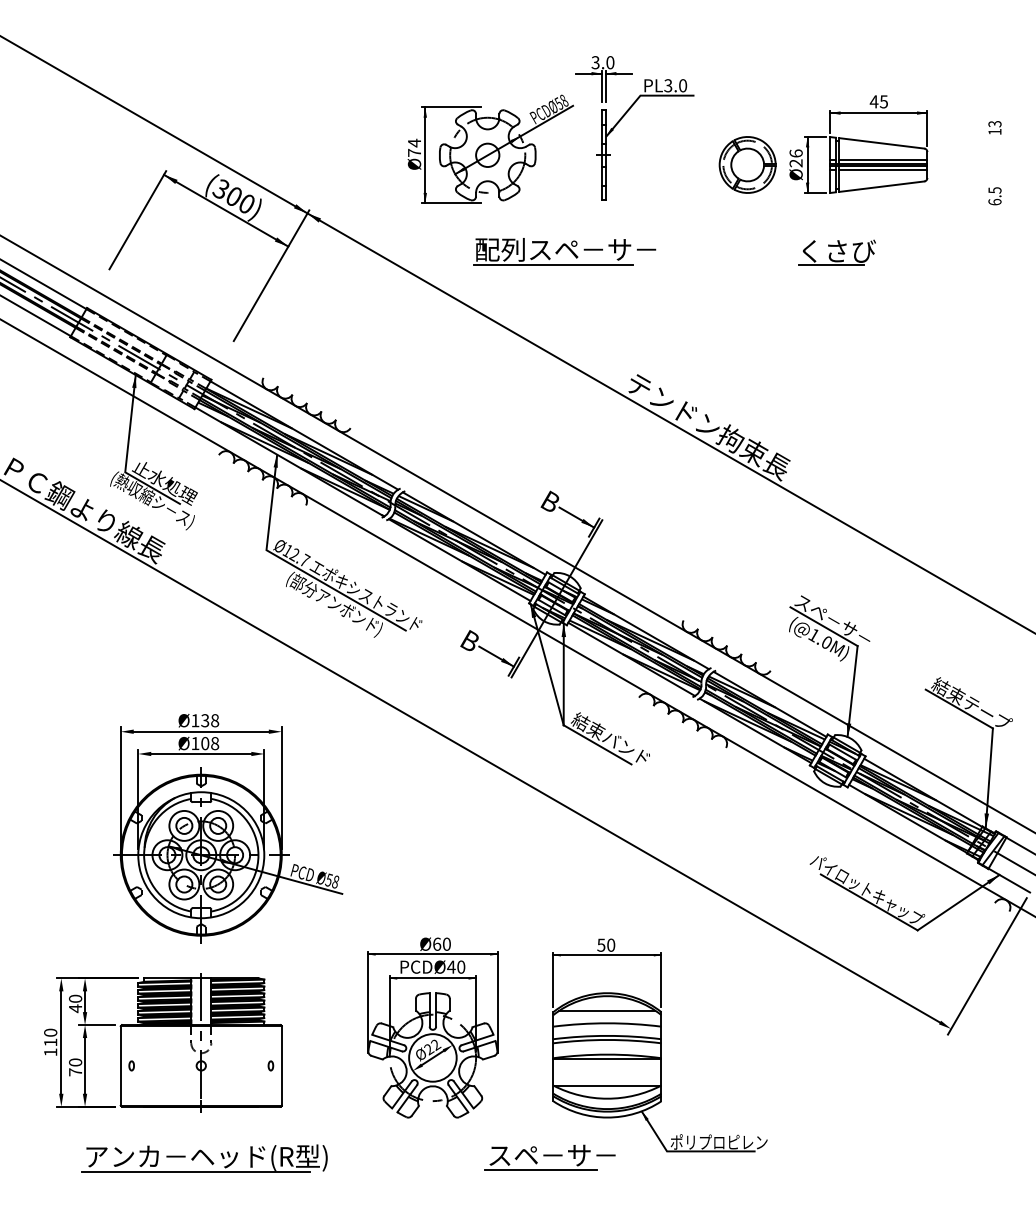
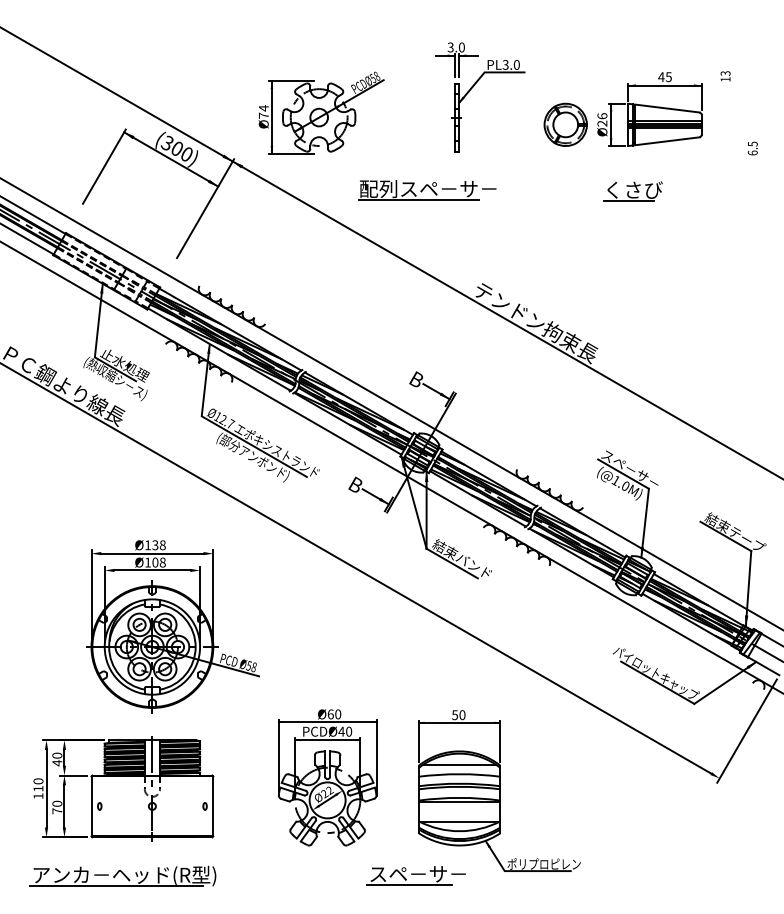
text: (994, 127) -> (725, 76), moved
part: (490, 148) -> (321, 112), moved
part: (204, 1158) -> (123, 876), moved

